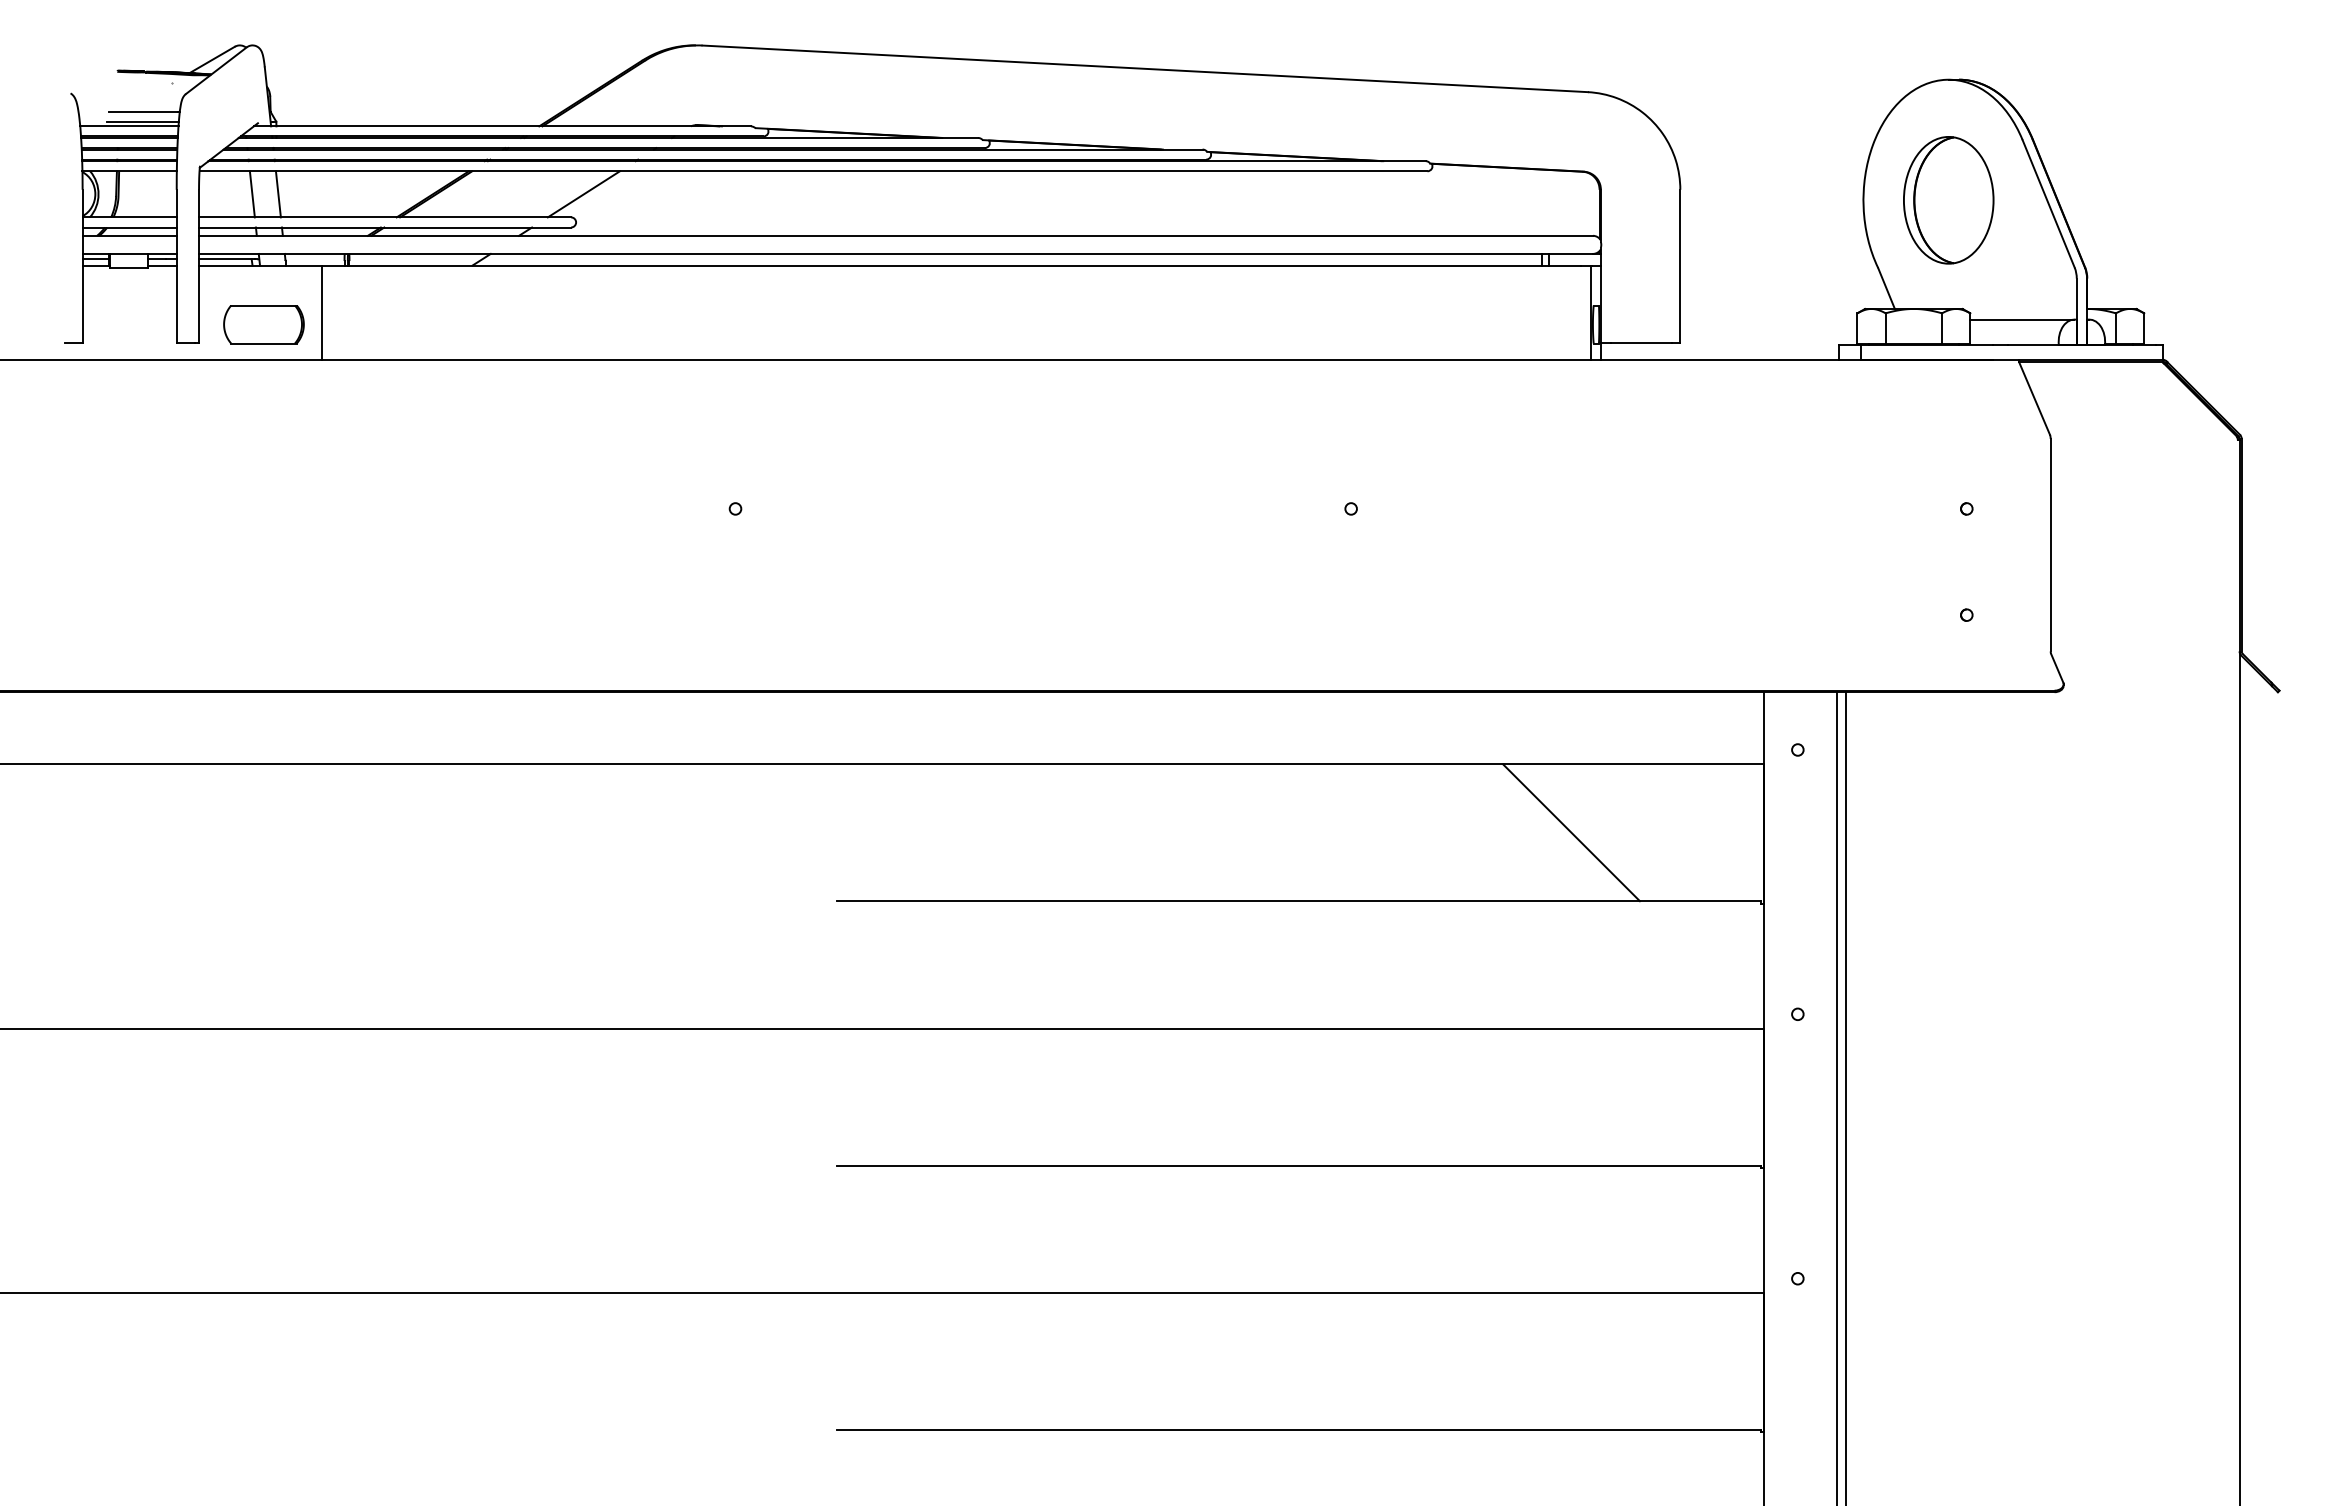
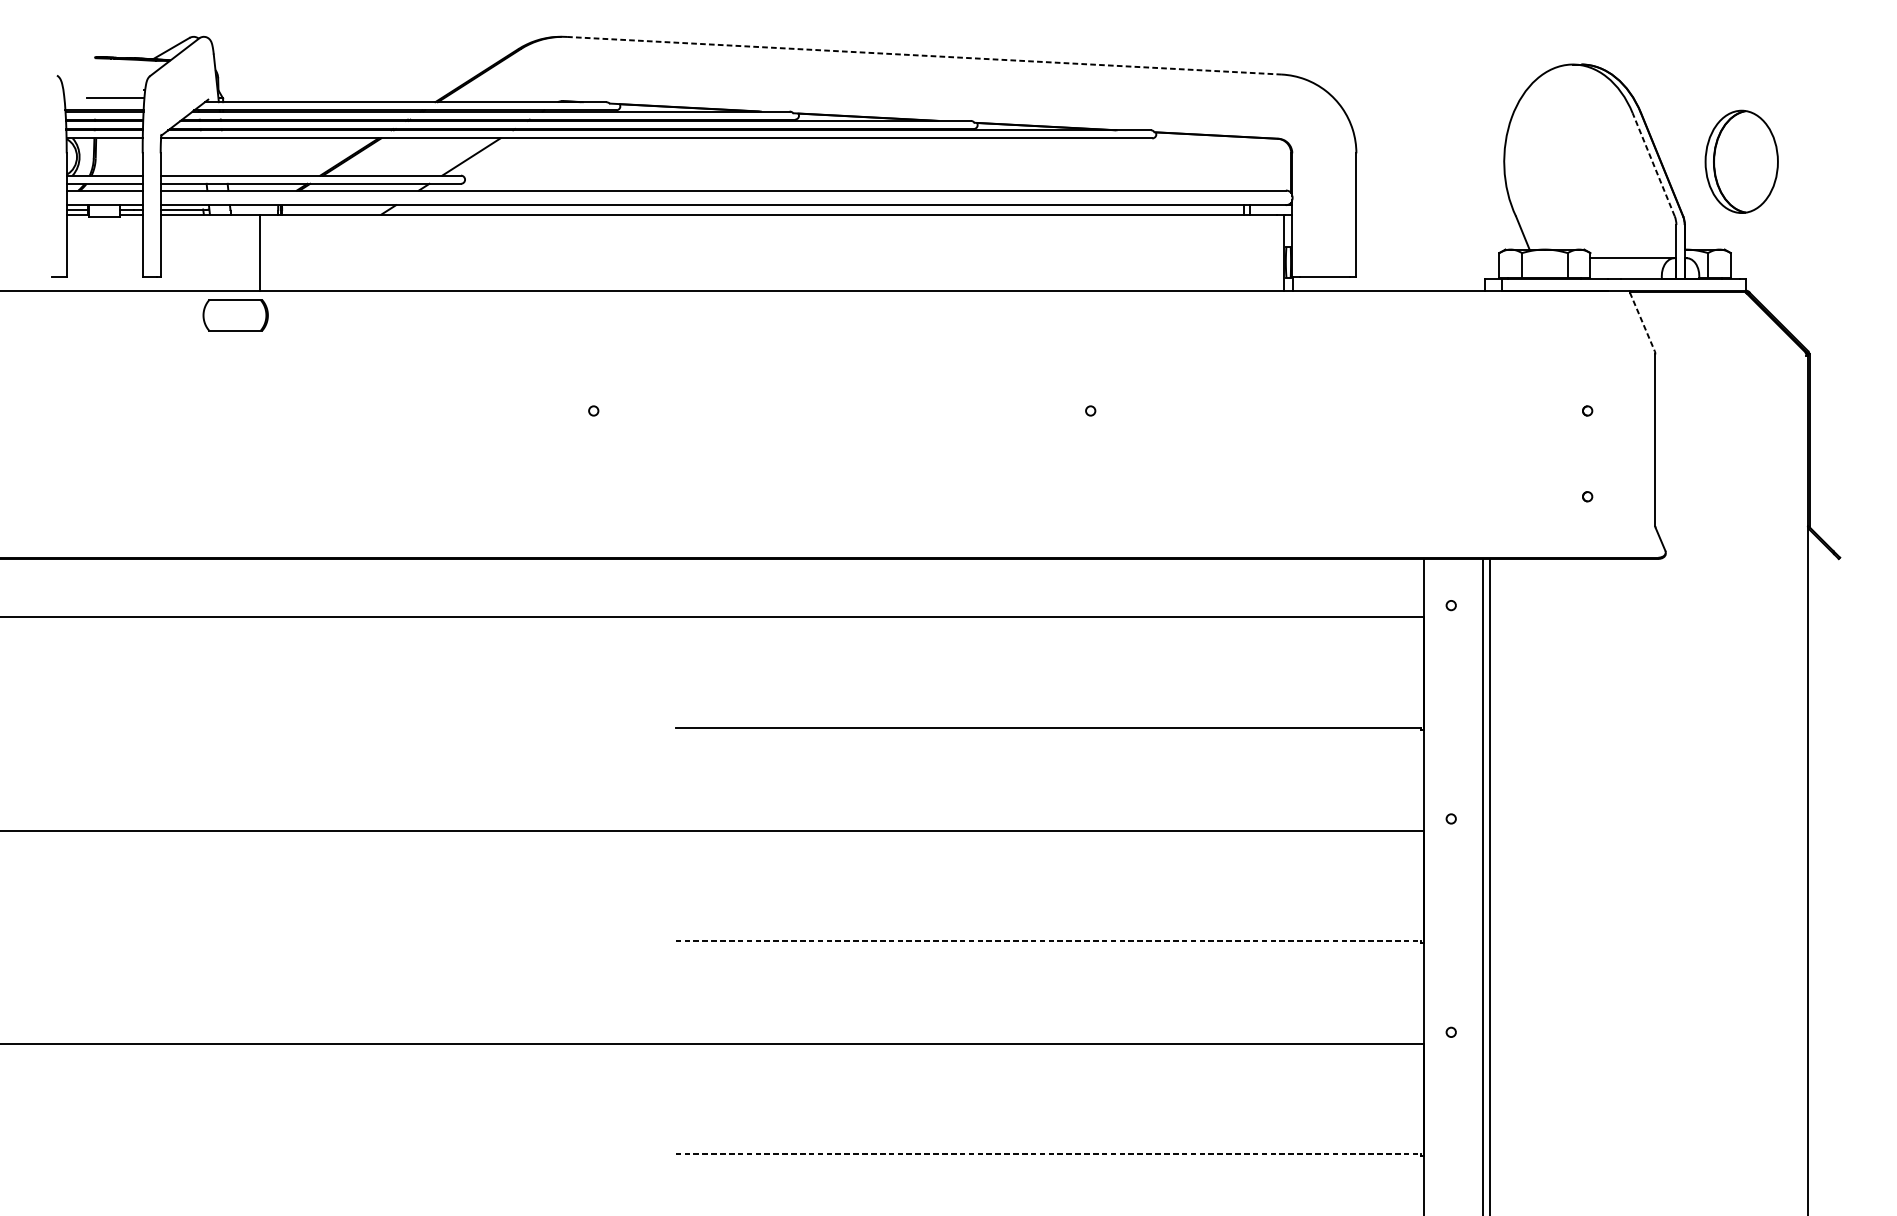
line: (1145, 68) -> (924, 55), solid -> dashed
line: (143, 111) -> (115, 90), removed
line: (129, 126) -> (104, 102), removed
line: (251, 194) -> (203, 157), removed
line: (277, 194) -> (224, 157), removed
part: (1948, 200) -> (1741, 162), moved
line: (2048, 203) -> (1653, 164), solid -> dashed
part: (263, 324) -> (235, 315), moved
line: (2034, 398) -> (1642, 321), solid -> dashed
line: (1571, 832) -> (1268, 672), removed
line: (1298, 1165) -> (1048, 940), solid -> dashed
line: (1298, 1429) -> (1048, 1154), solid -> dashed

